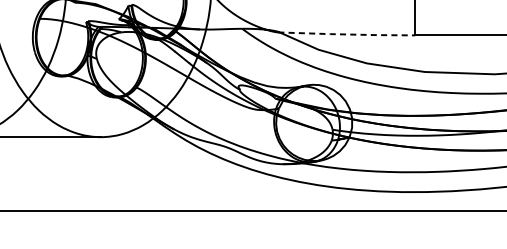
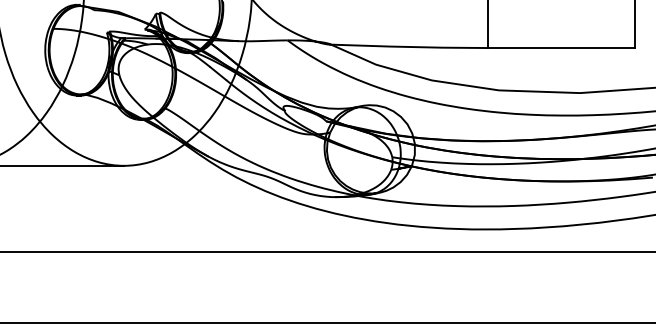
line: (346, 34) -> (408, 46), dashed -> solid

